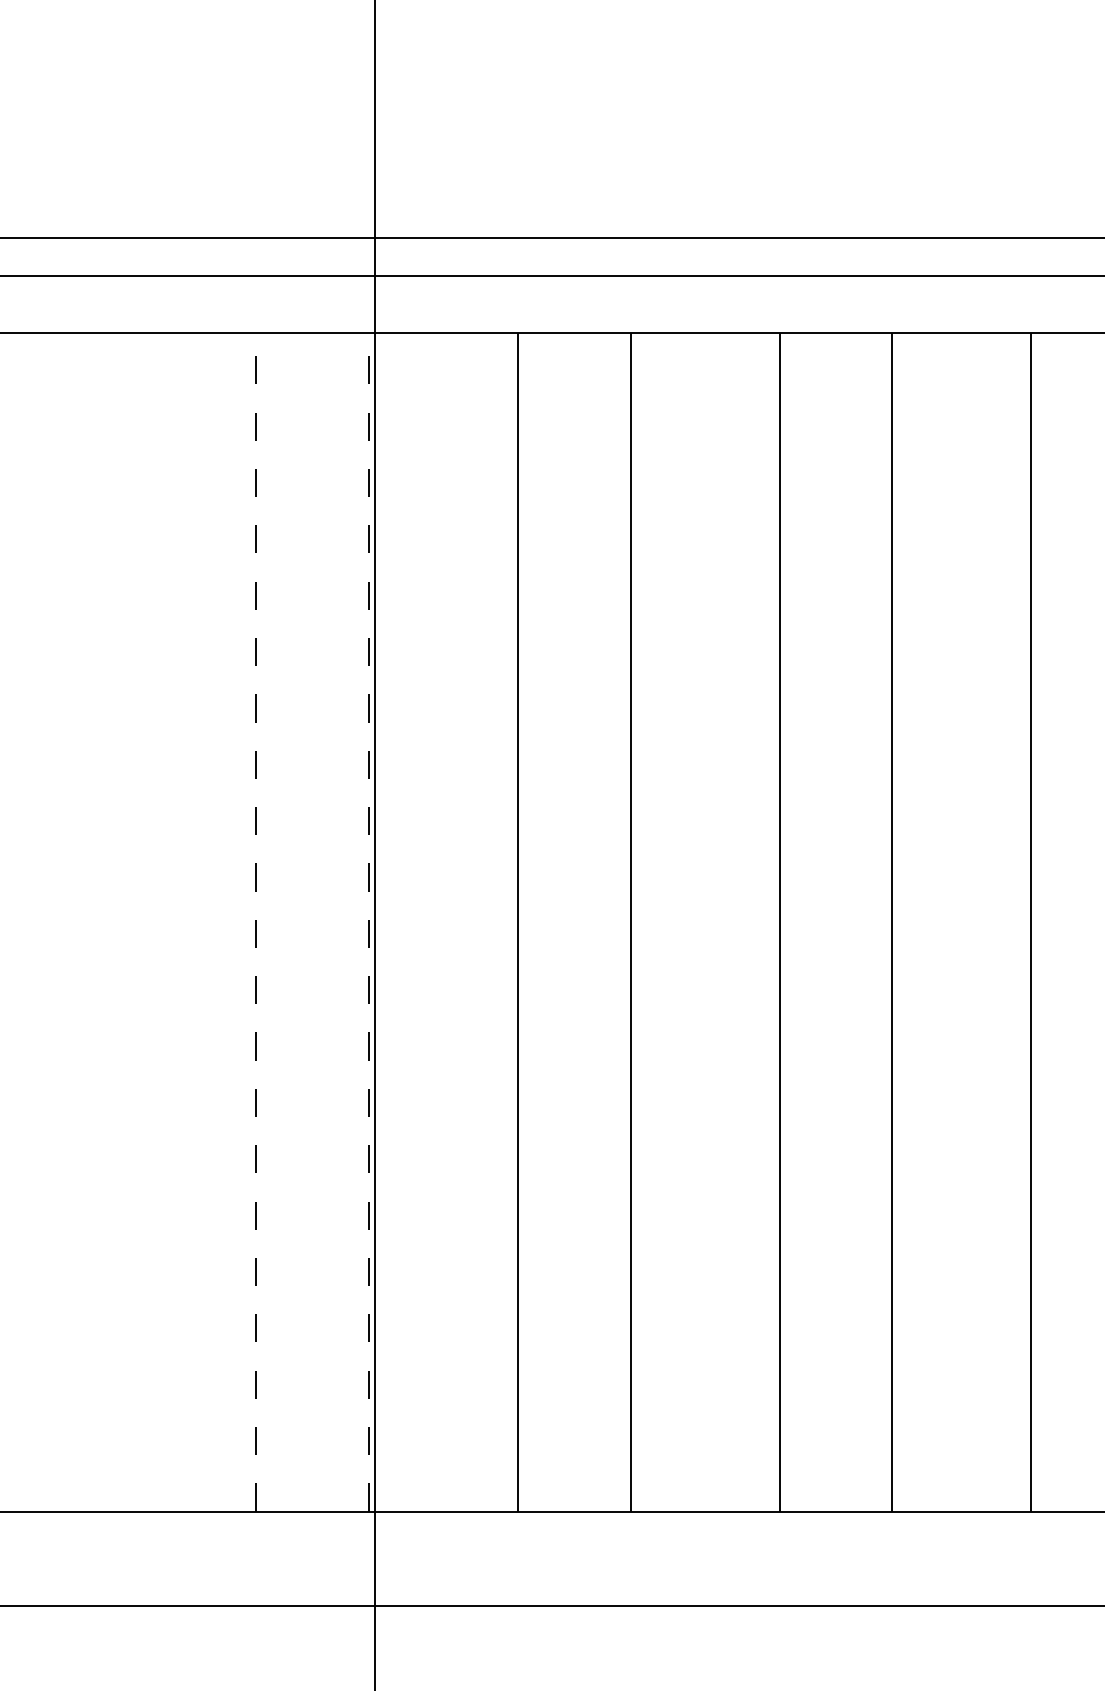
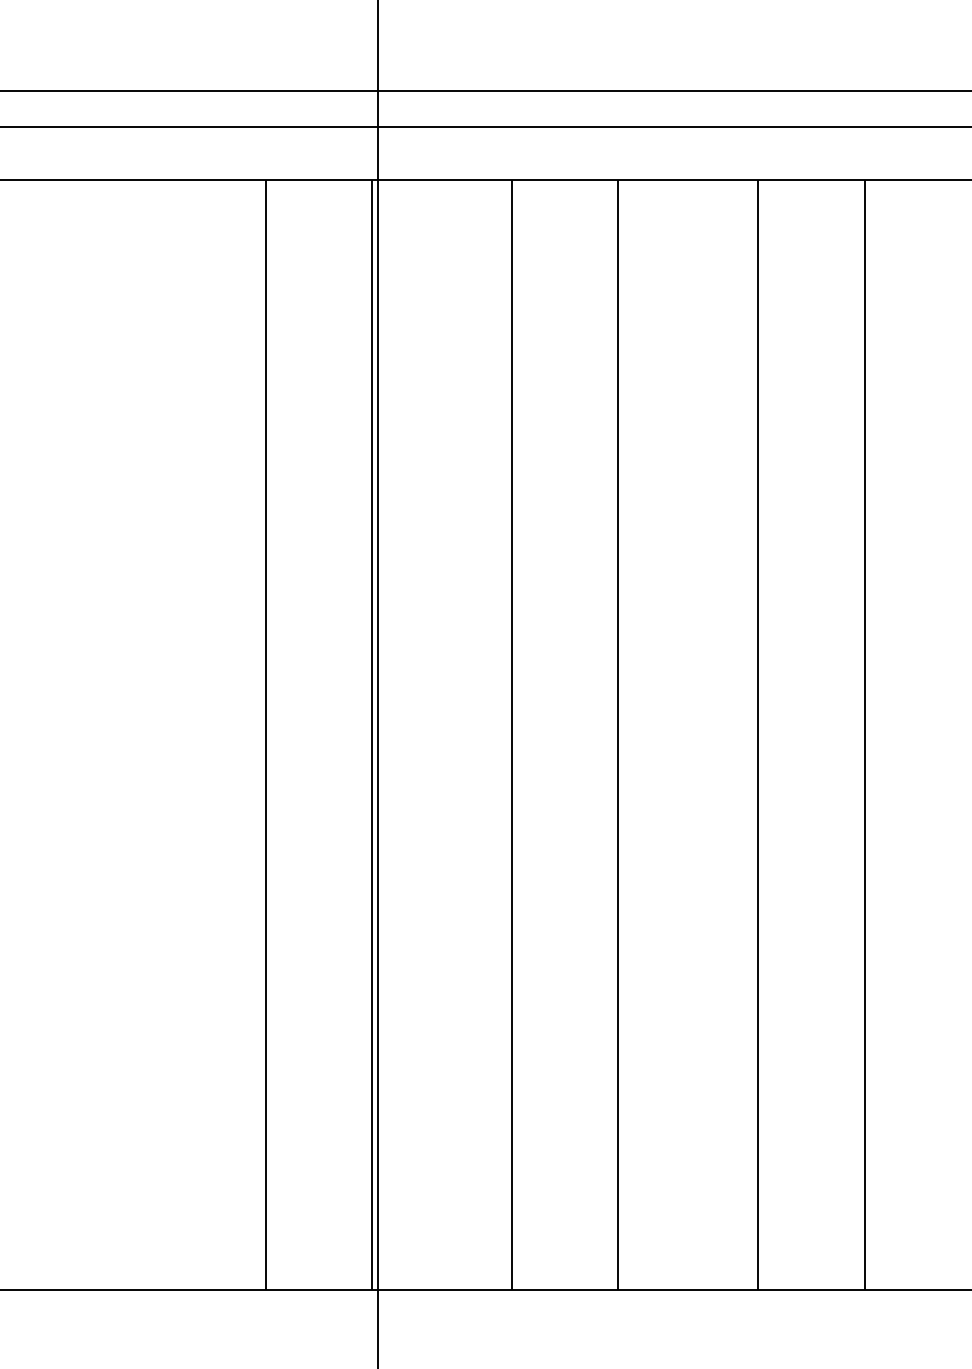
line: (256, 921) -> (265, 734), dashed -> solid
line: (369, 921) -> (372, 734), dashed -> solid

